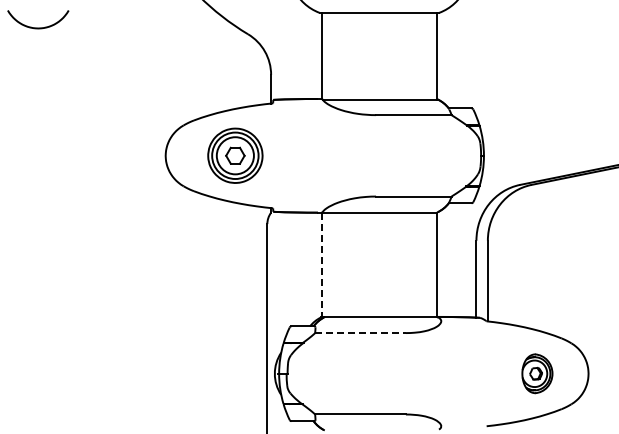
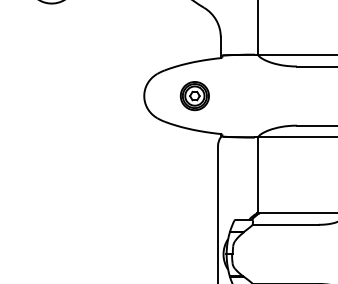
part: (235, 155) -> (194, 95), size x0.71
line: (322, 265) -> (258, 175), dashed -> solid
line: (361, 333) -> (286, 225), dashed -> solid

